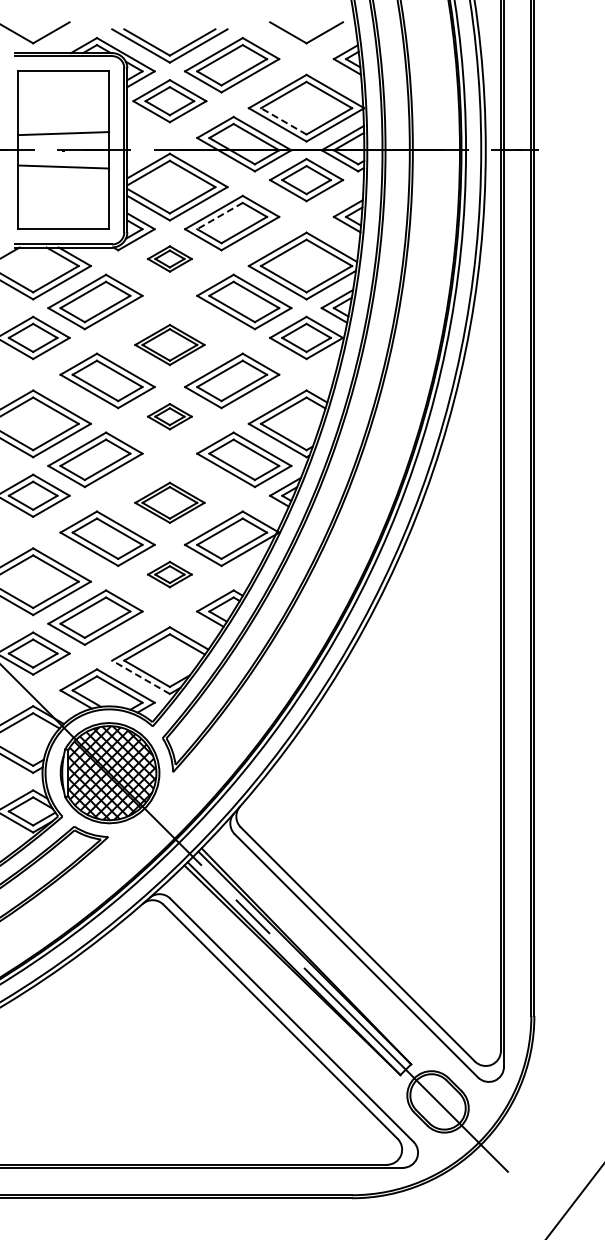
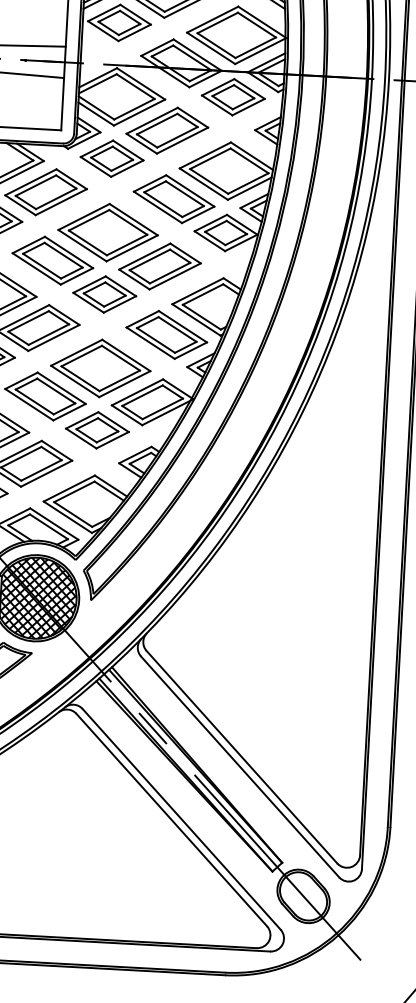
line: (283, 121) -> (216, 45), dashed -> solid
line: (219, 216) -> (156, 124), dashed -> solid
part: (169, 258) -> (111, 158), size x1.67
part: (169, 344) -> (107, 232), size x1.67
part: (169, 416) -> (104, 294), size x1.67
part: (169, 502) -> (100, 368), size x1.67
part: (169, 574) -> (97, 430), size x1.67
line: (140, 677) -> (67, 517), dashed -> solid

